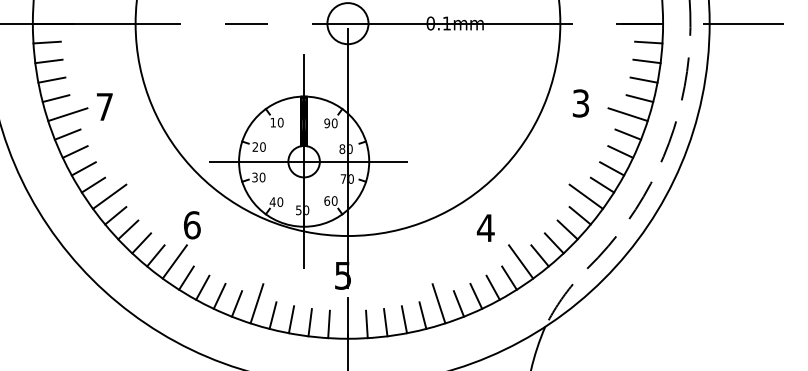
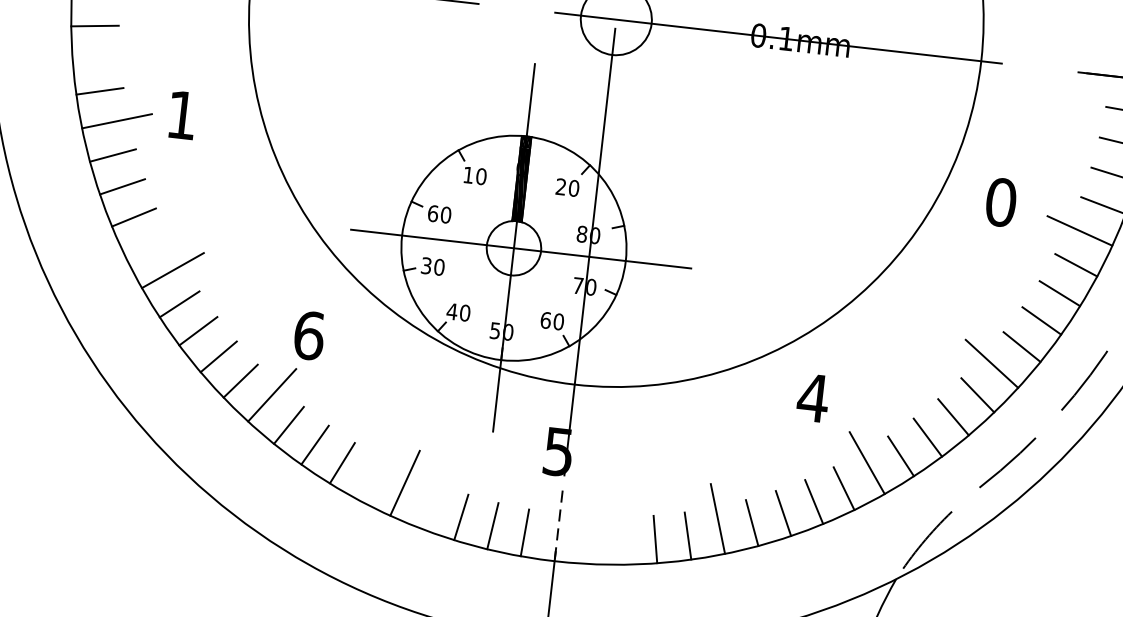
line: (51, 79) -> (95, 57), removed
text: (580, 103) -> (1000, 202), 3 -> 0
text: (104, 106) -> (181, 114), 7 -> 1
text: (327, 123) -> (561, 187), 90 -> 20
text: (255, 146) -> (433, 212), 20 -> 60
line: (93, 184) -> (147, 246), removed
line: (236, 303) -> (369, 478), removed
line: (272, 315) -> (429, 506), removed
line: (347, 318) -> (557, 526), solid -> dashed
line: (385, 322) -> (622, 540), removed
line: (366, 324) -> (589, 540), removed

